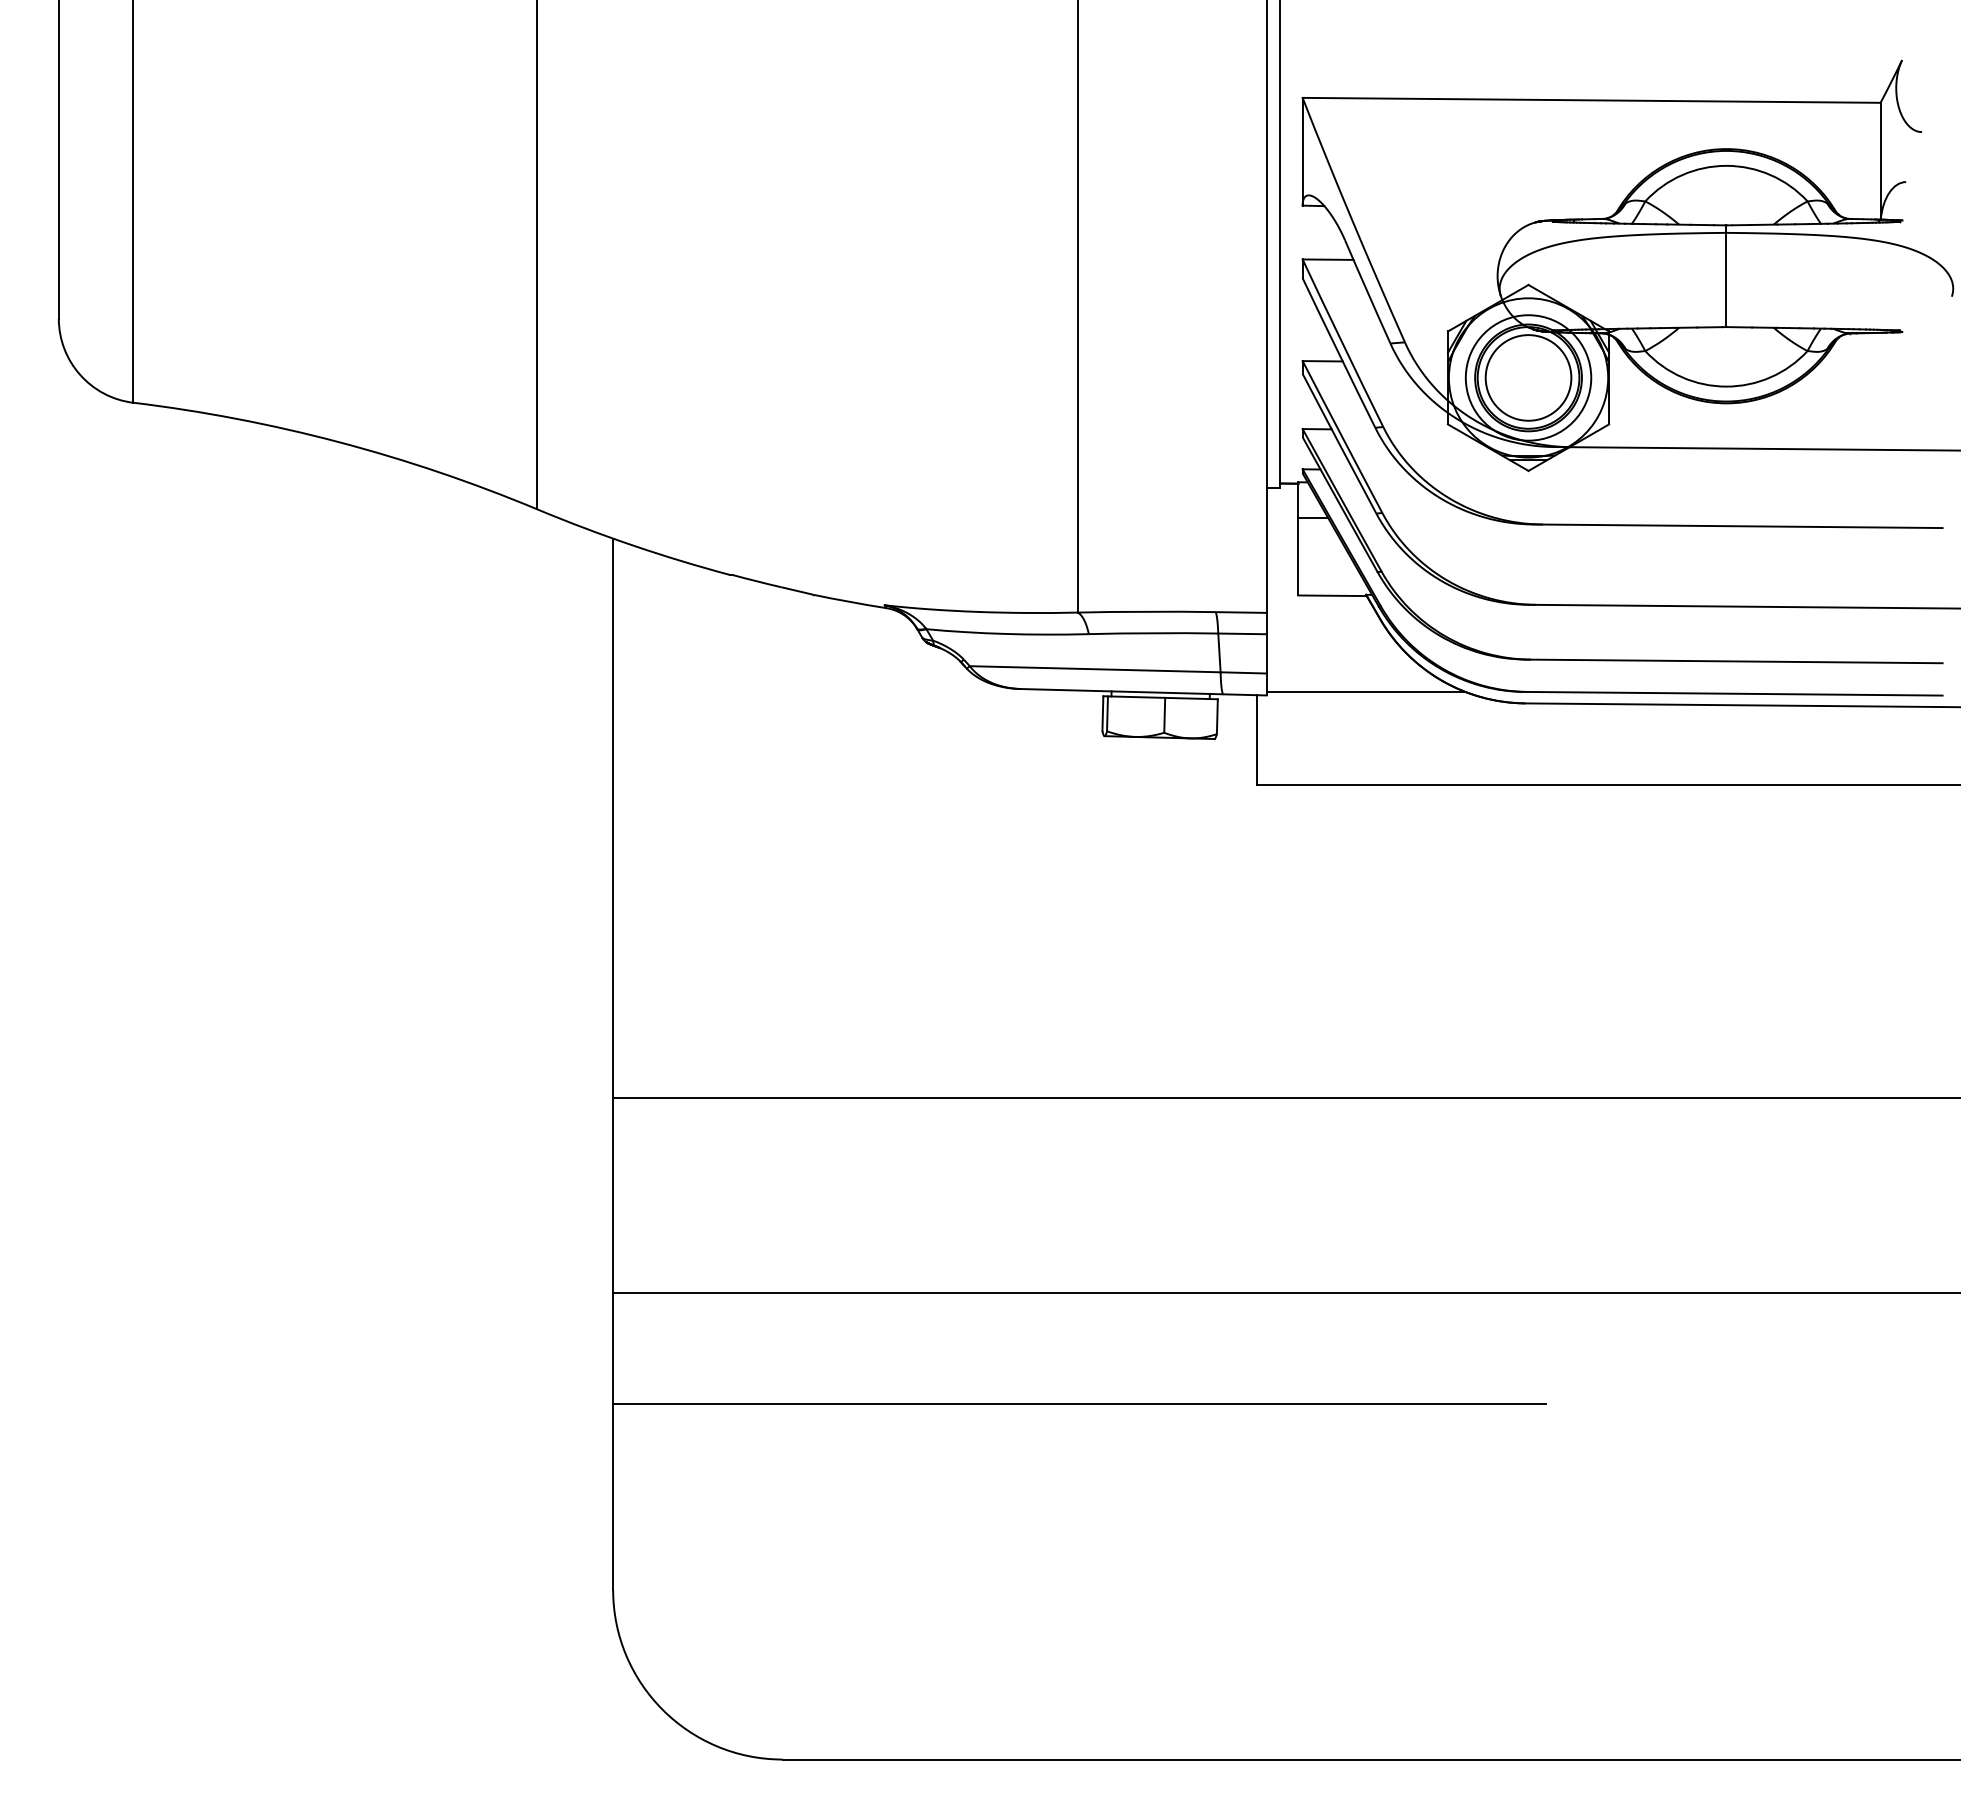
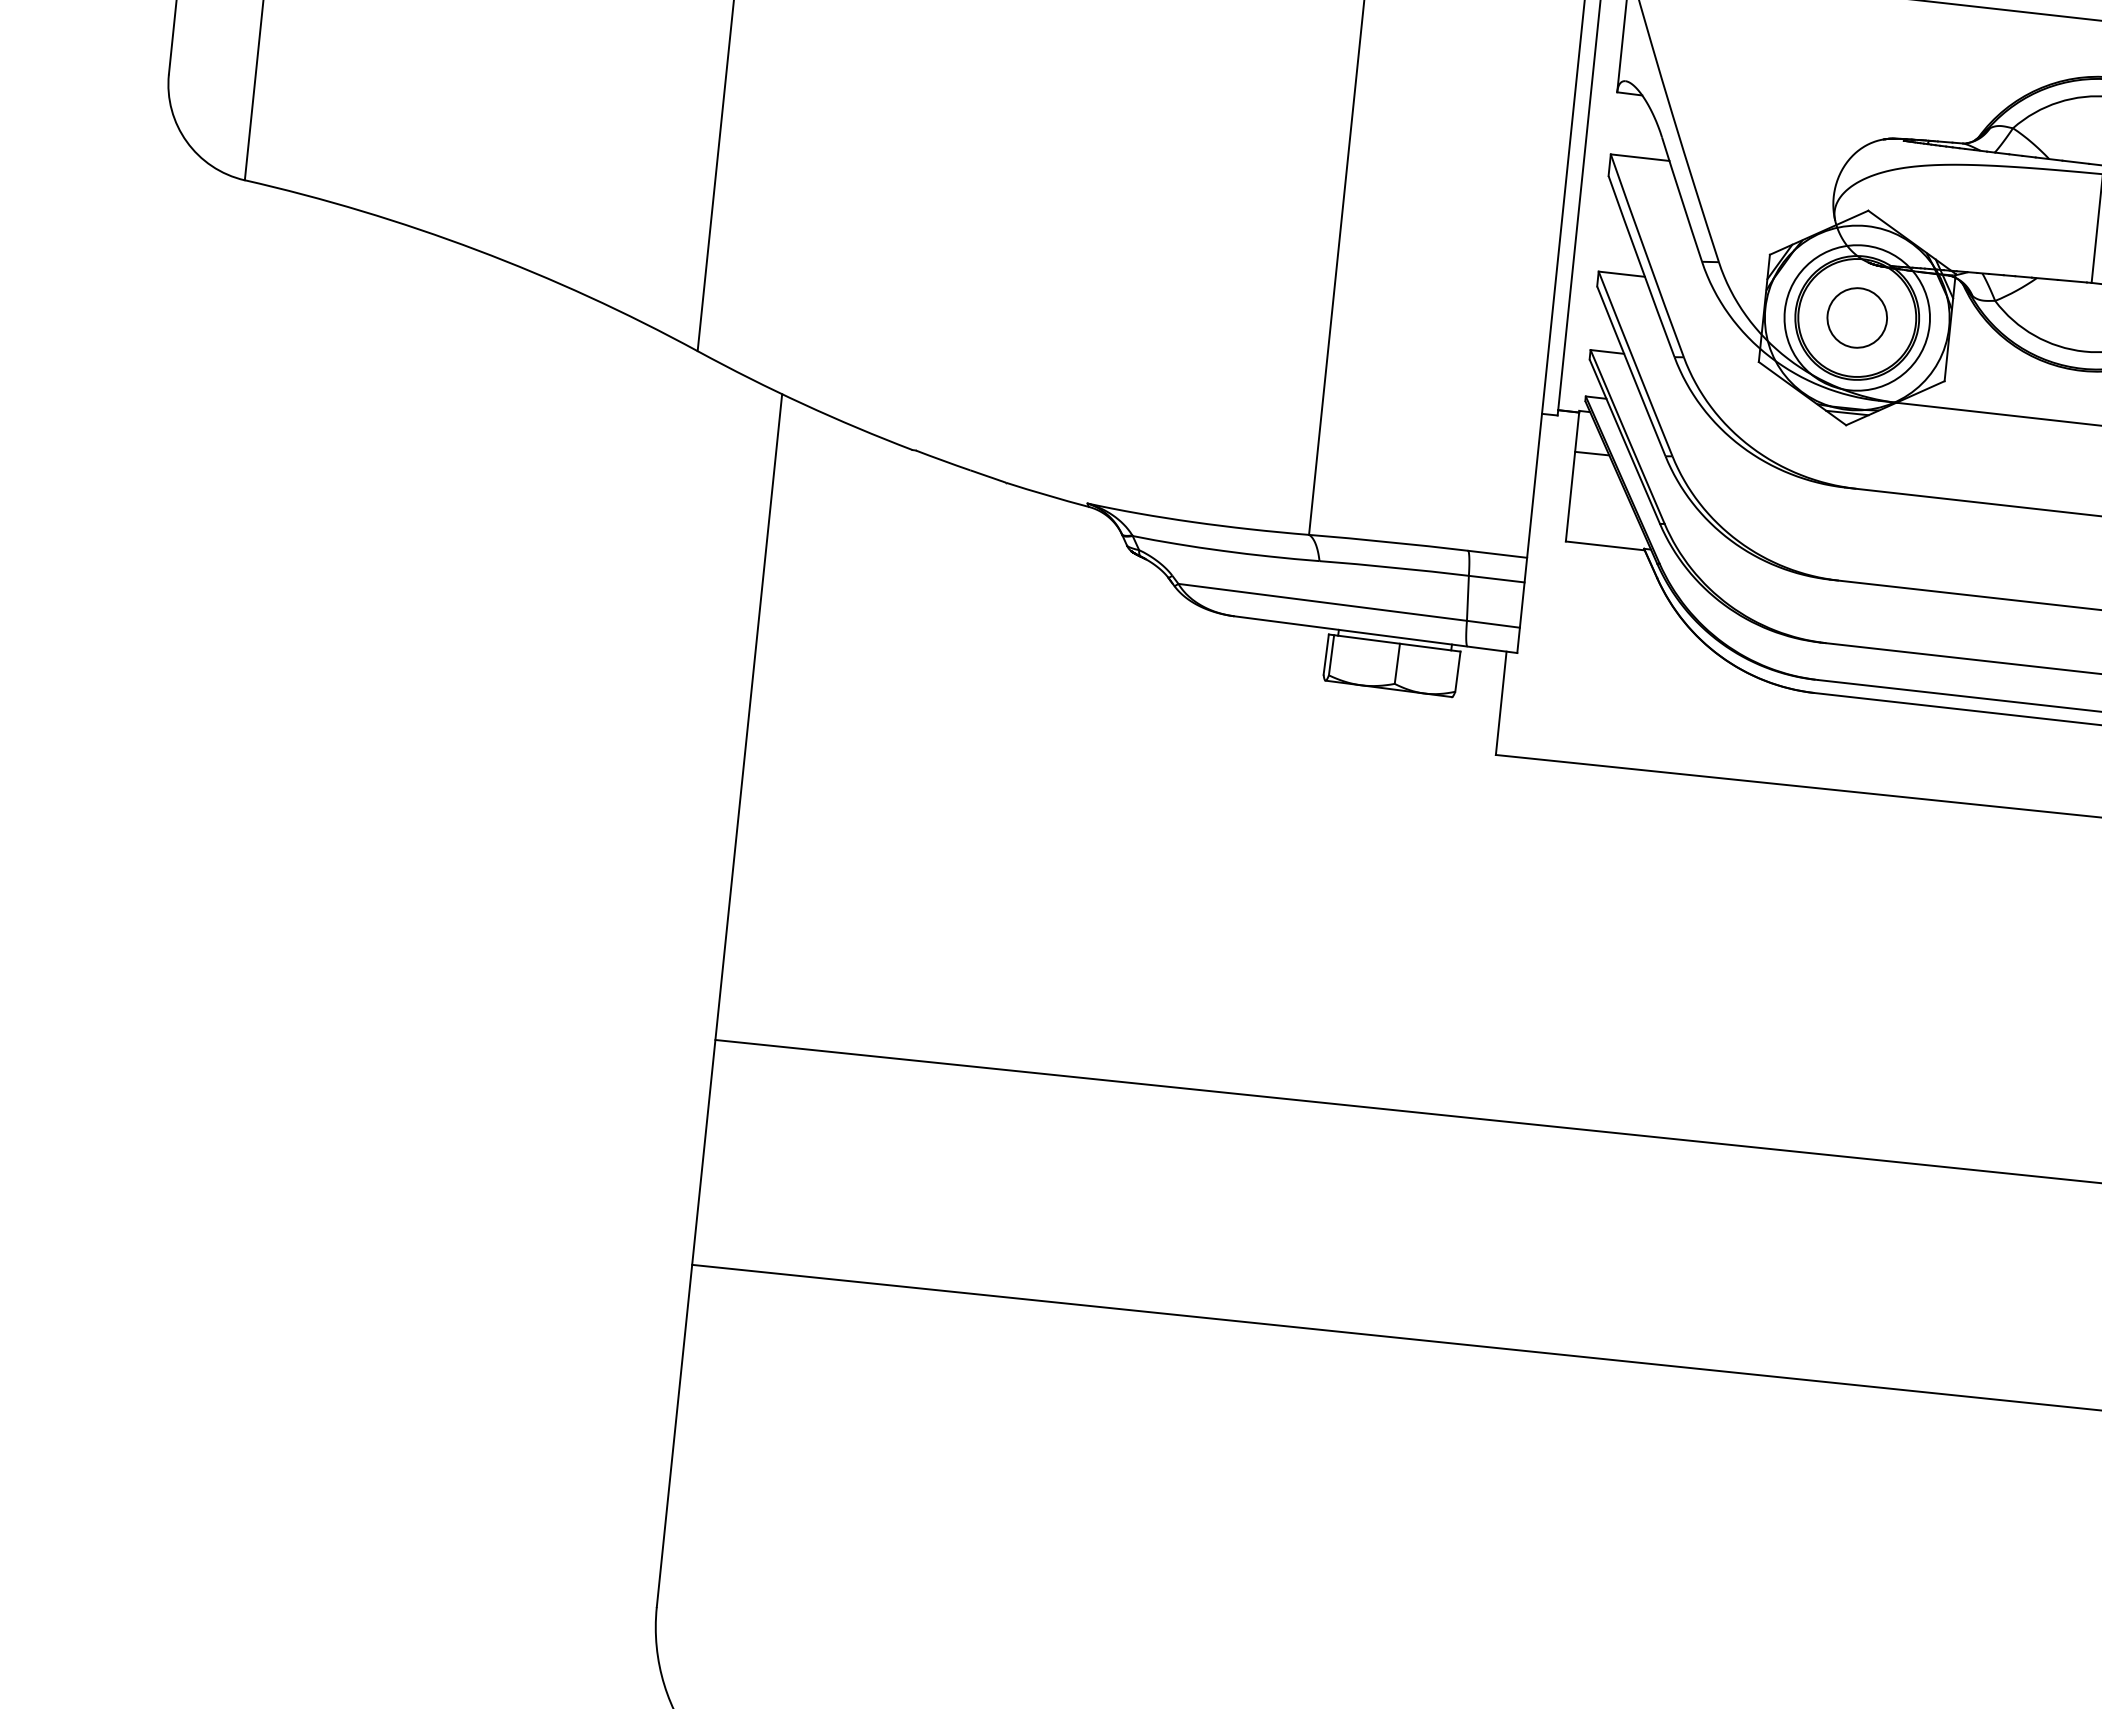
circle: (1528, 377) -> (1857, 317), size x0.6
line: (1365, 691) -> (1631, 660), removed
line: (1079, 1403) -> (1217, 1447), removed

